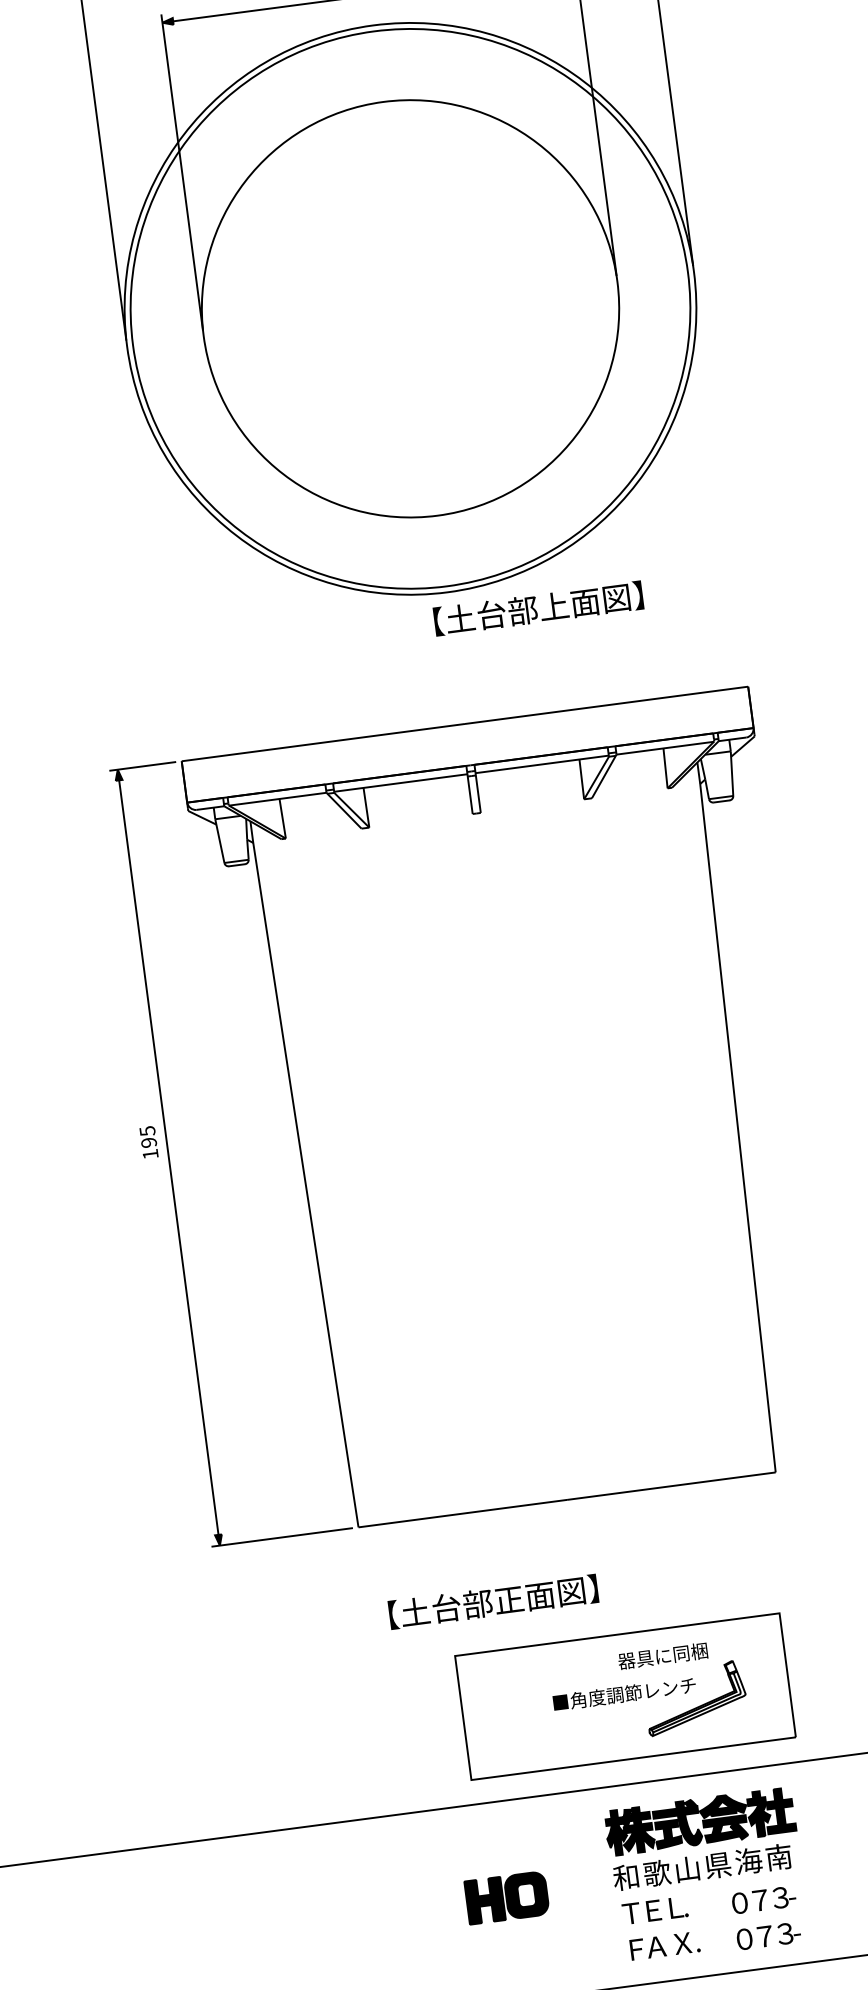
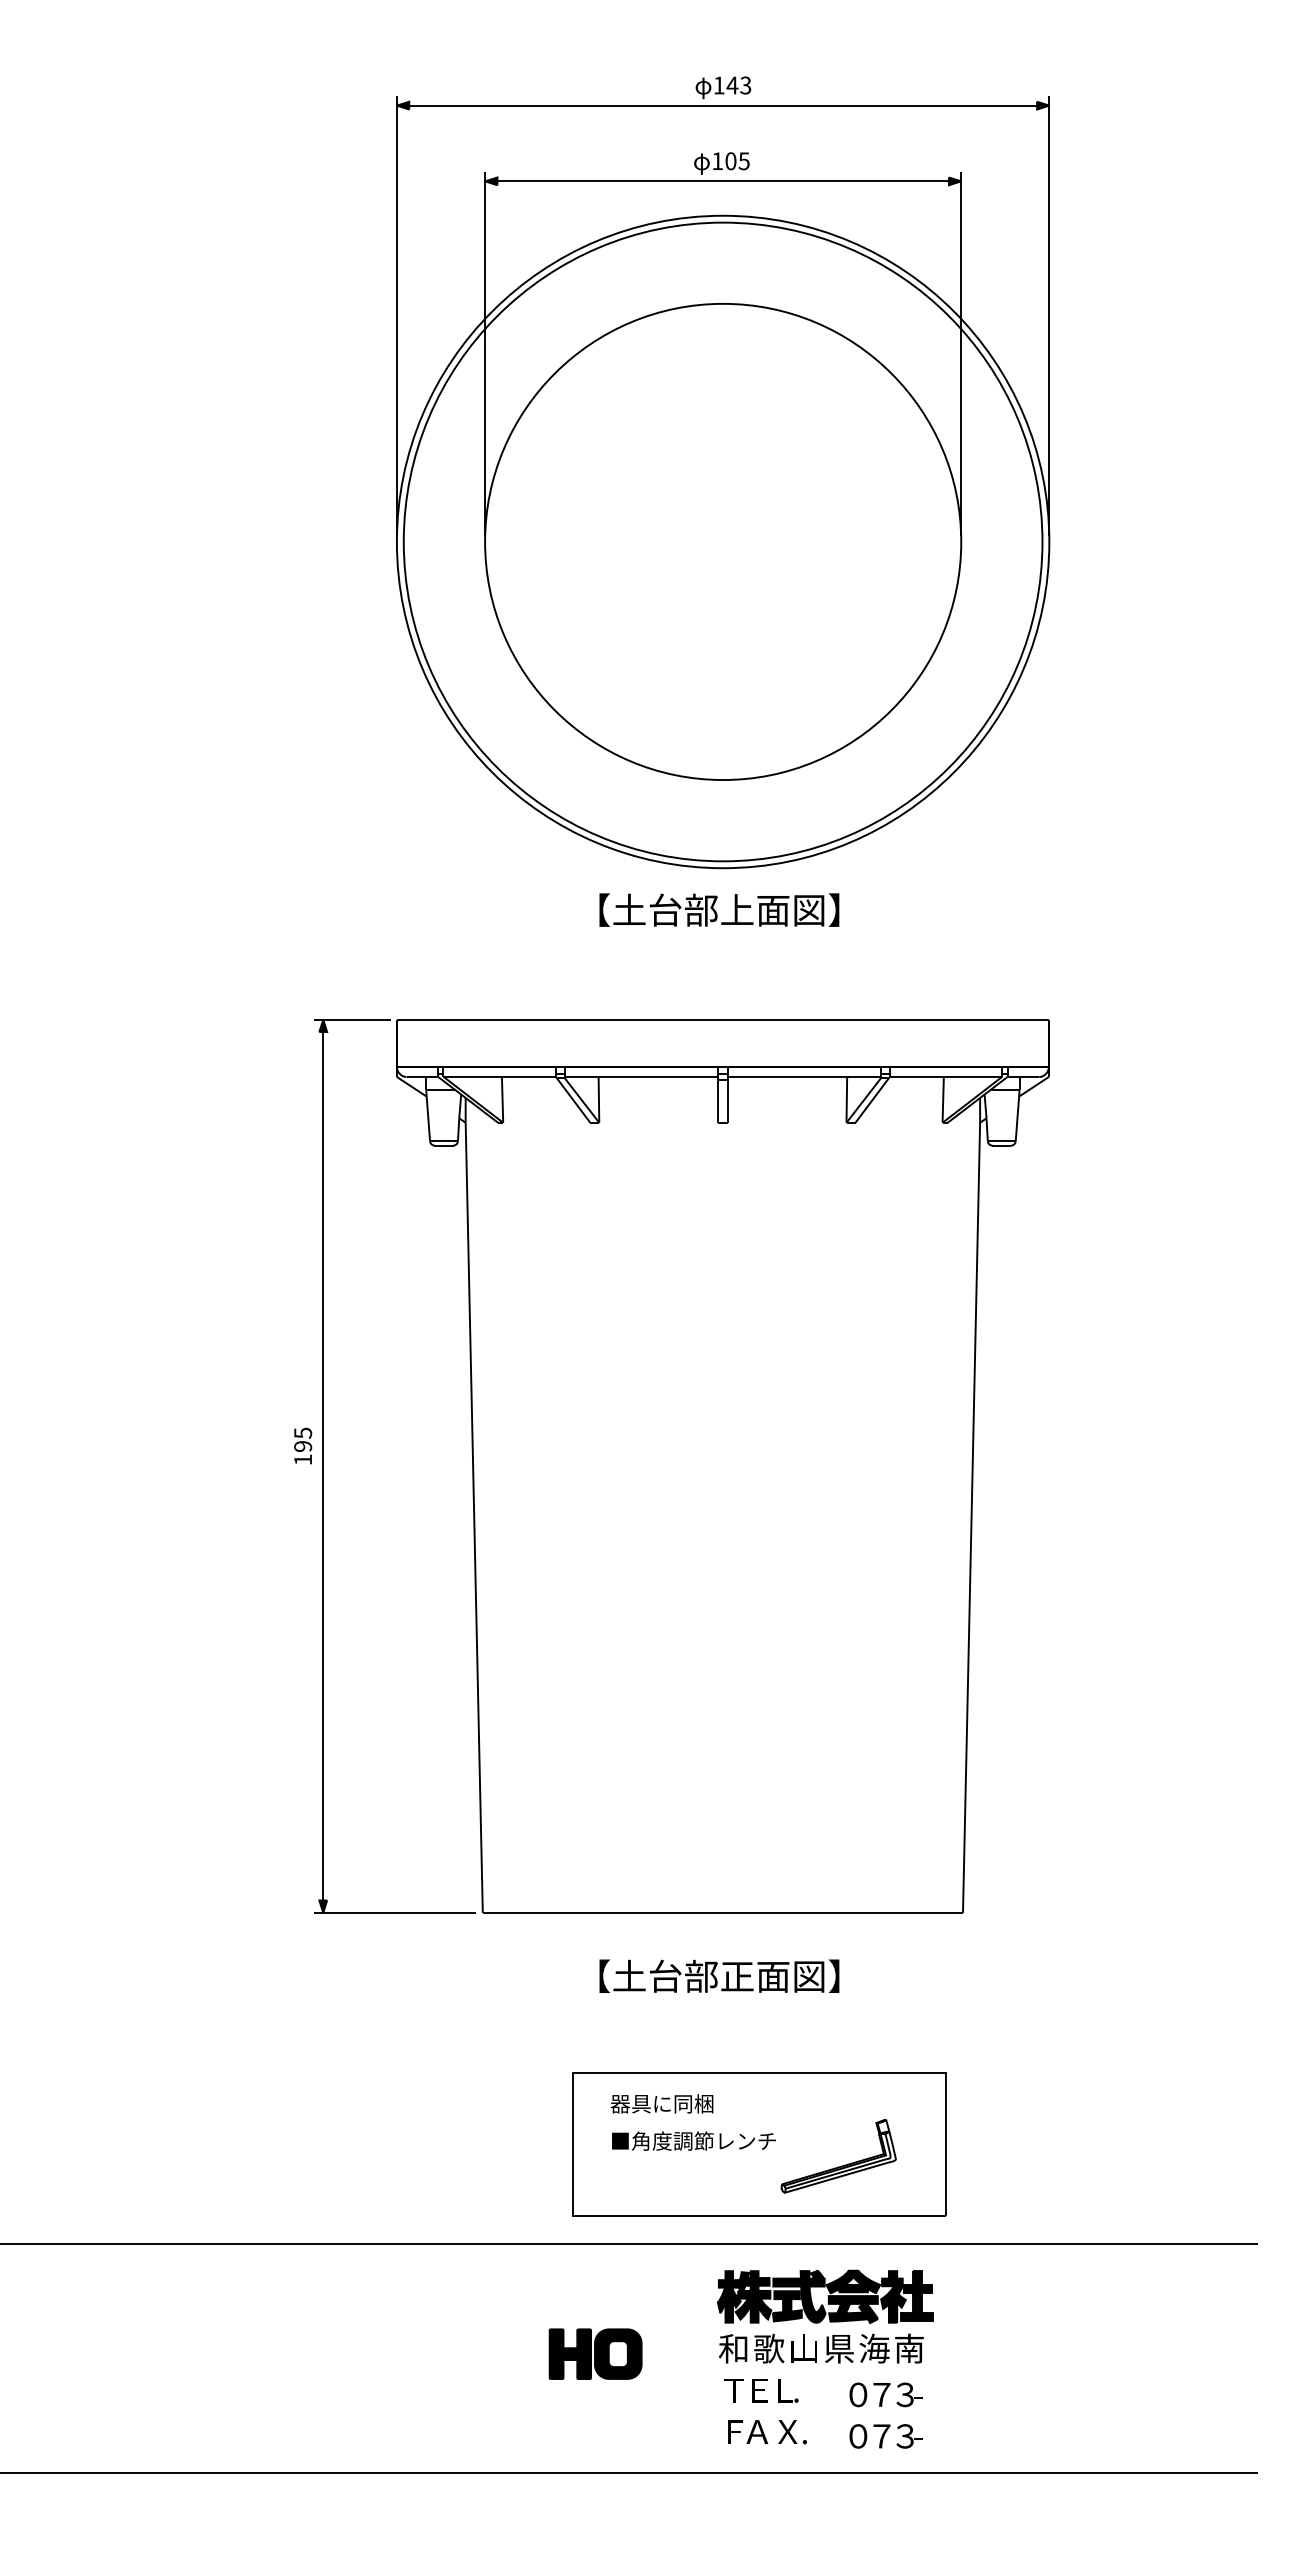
text: (538, 607) -> (719, 909), moved
text: (493, 1601) -> (719, 1975), moved
text: (662, 1655) -> (661, 2103), moved
text: (624, 1693) -> (693, 2140), moved

